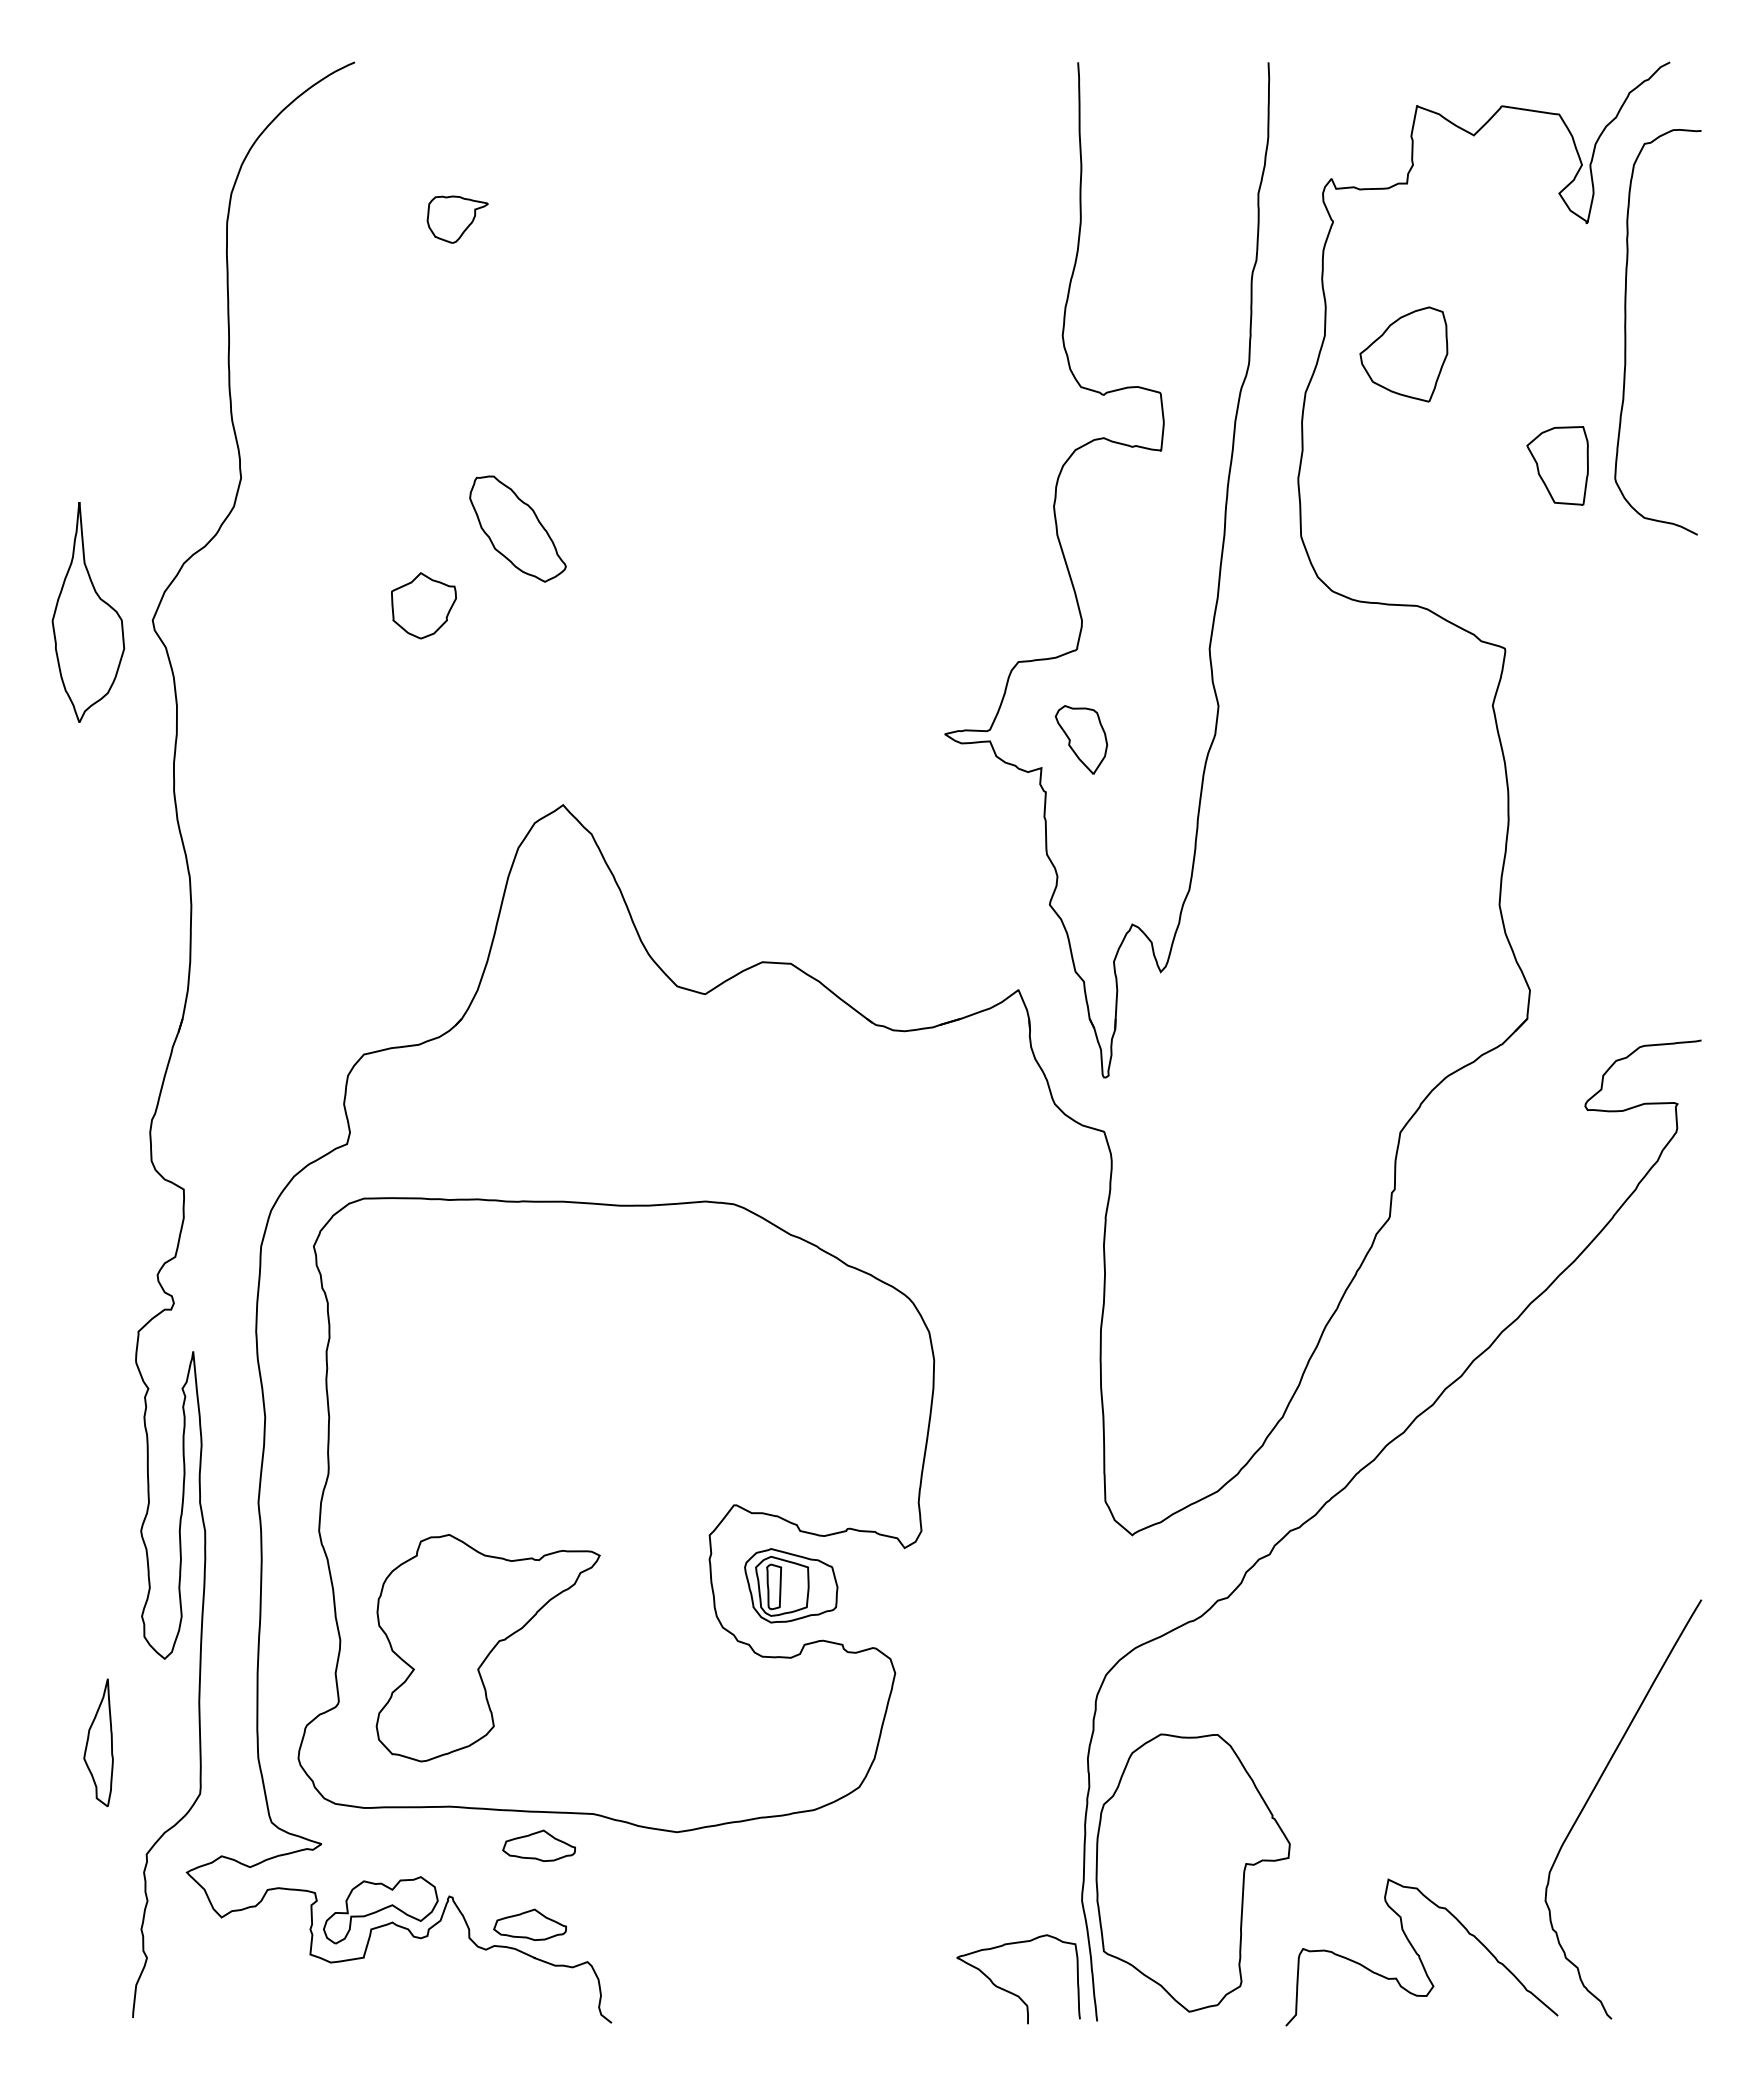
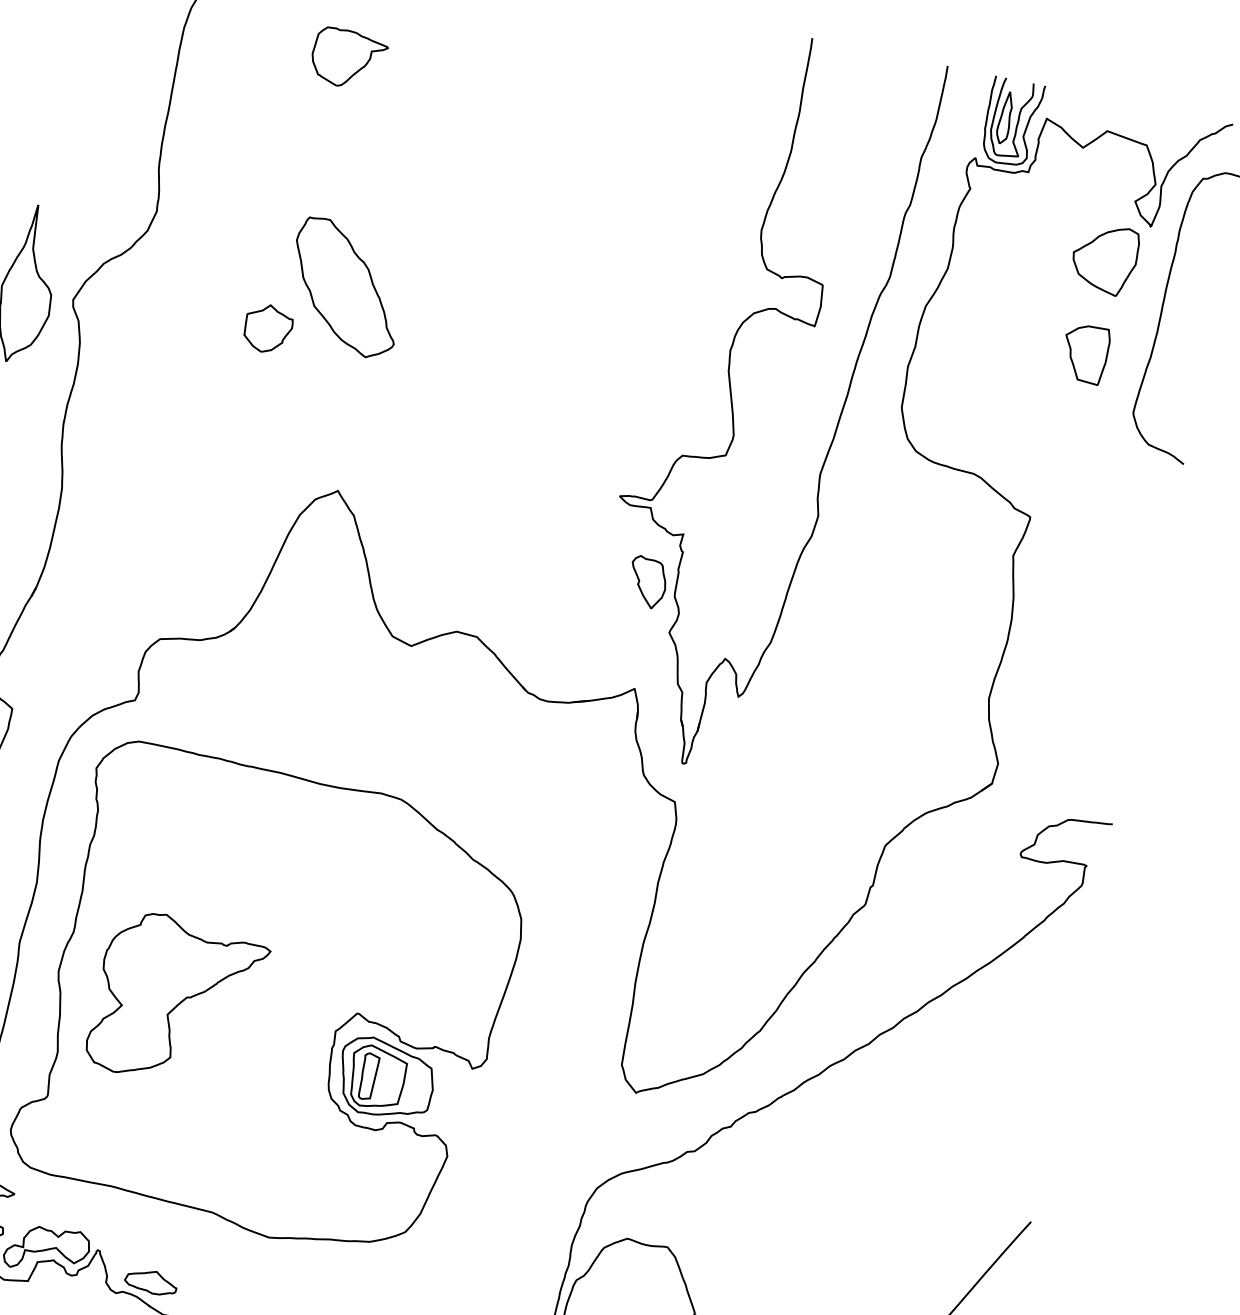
part: (1370, 121) -> (1011, 122), added
part: (457, 219) -> (348, 59), size x1.67
part: (1403, 354) -> (1104, 258), moved
part: (1557, 465) -> (1084, 353), moved
part: (517, 528) -> (345, 287), size x1.67
part: (1080, 739) -> (646, 582), moved
part: (791, 1585) -> (386, 1078), size x1.43
part: (487, 1648) -> (177, 1001), moved
part: (538, 1845) -> (168, 1226), removed

